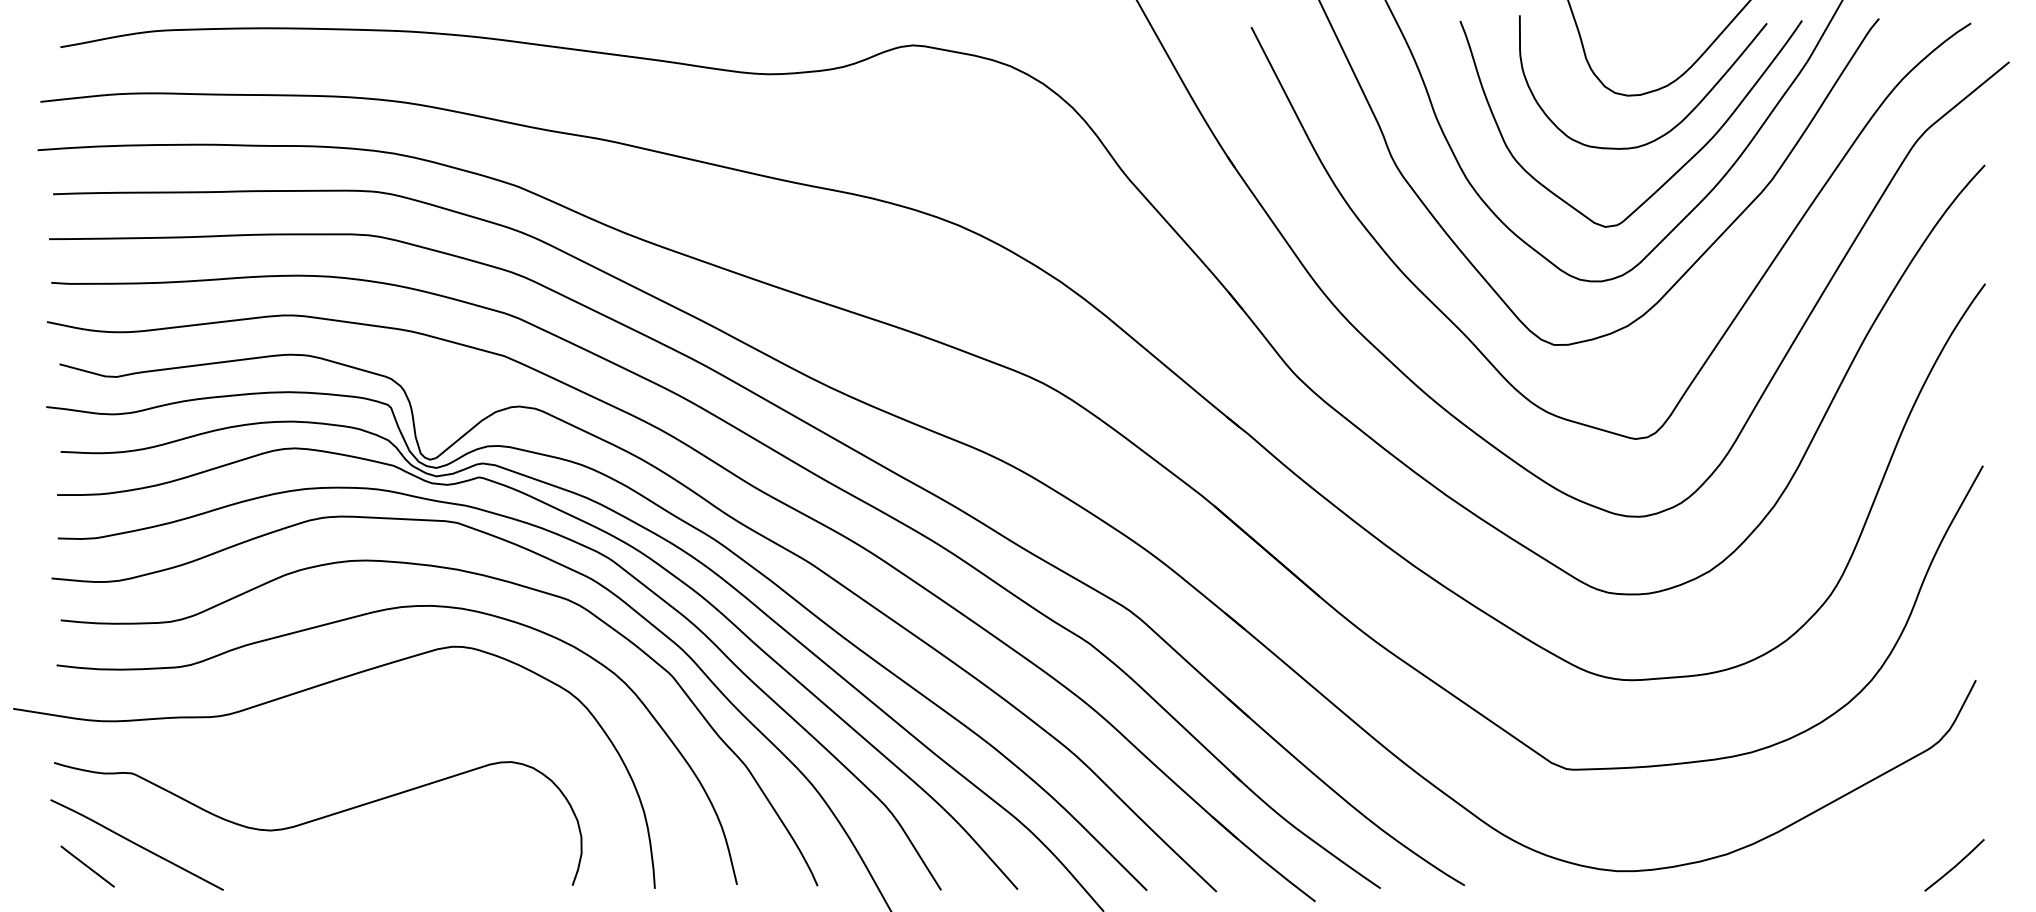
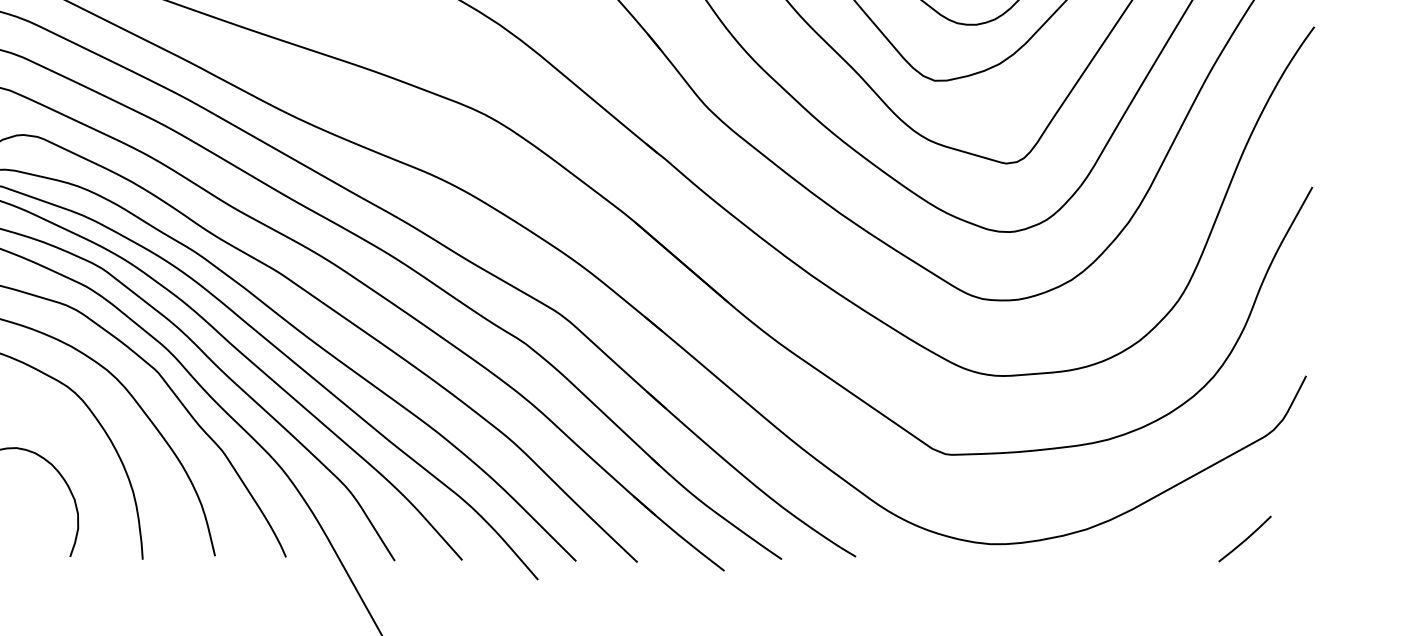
line: (1954, 865) -> (1245, 539), moved

